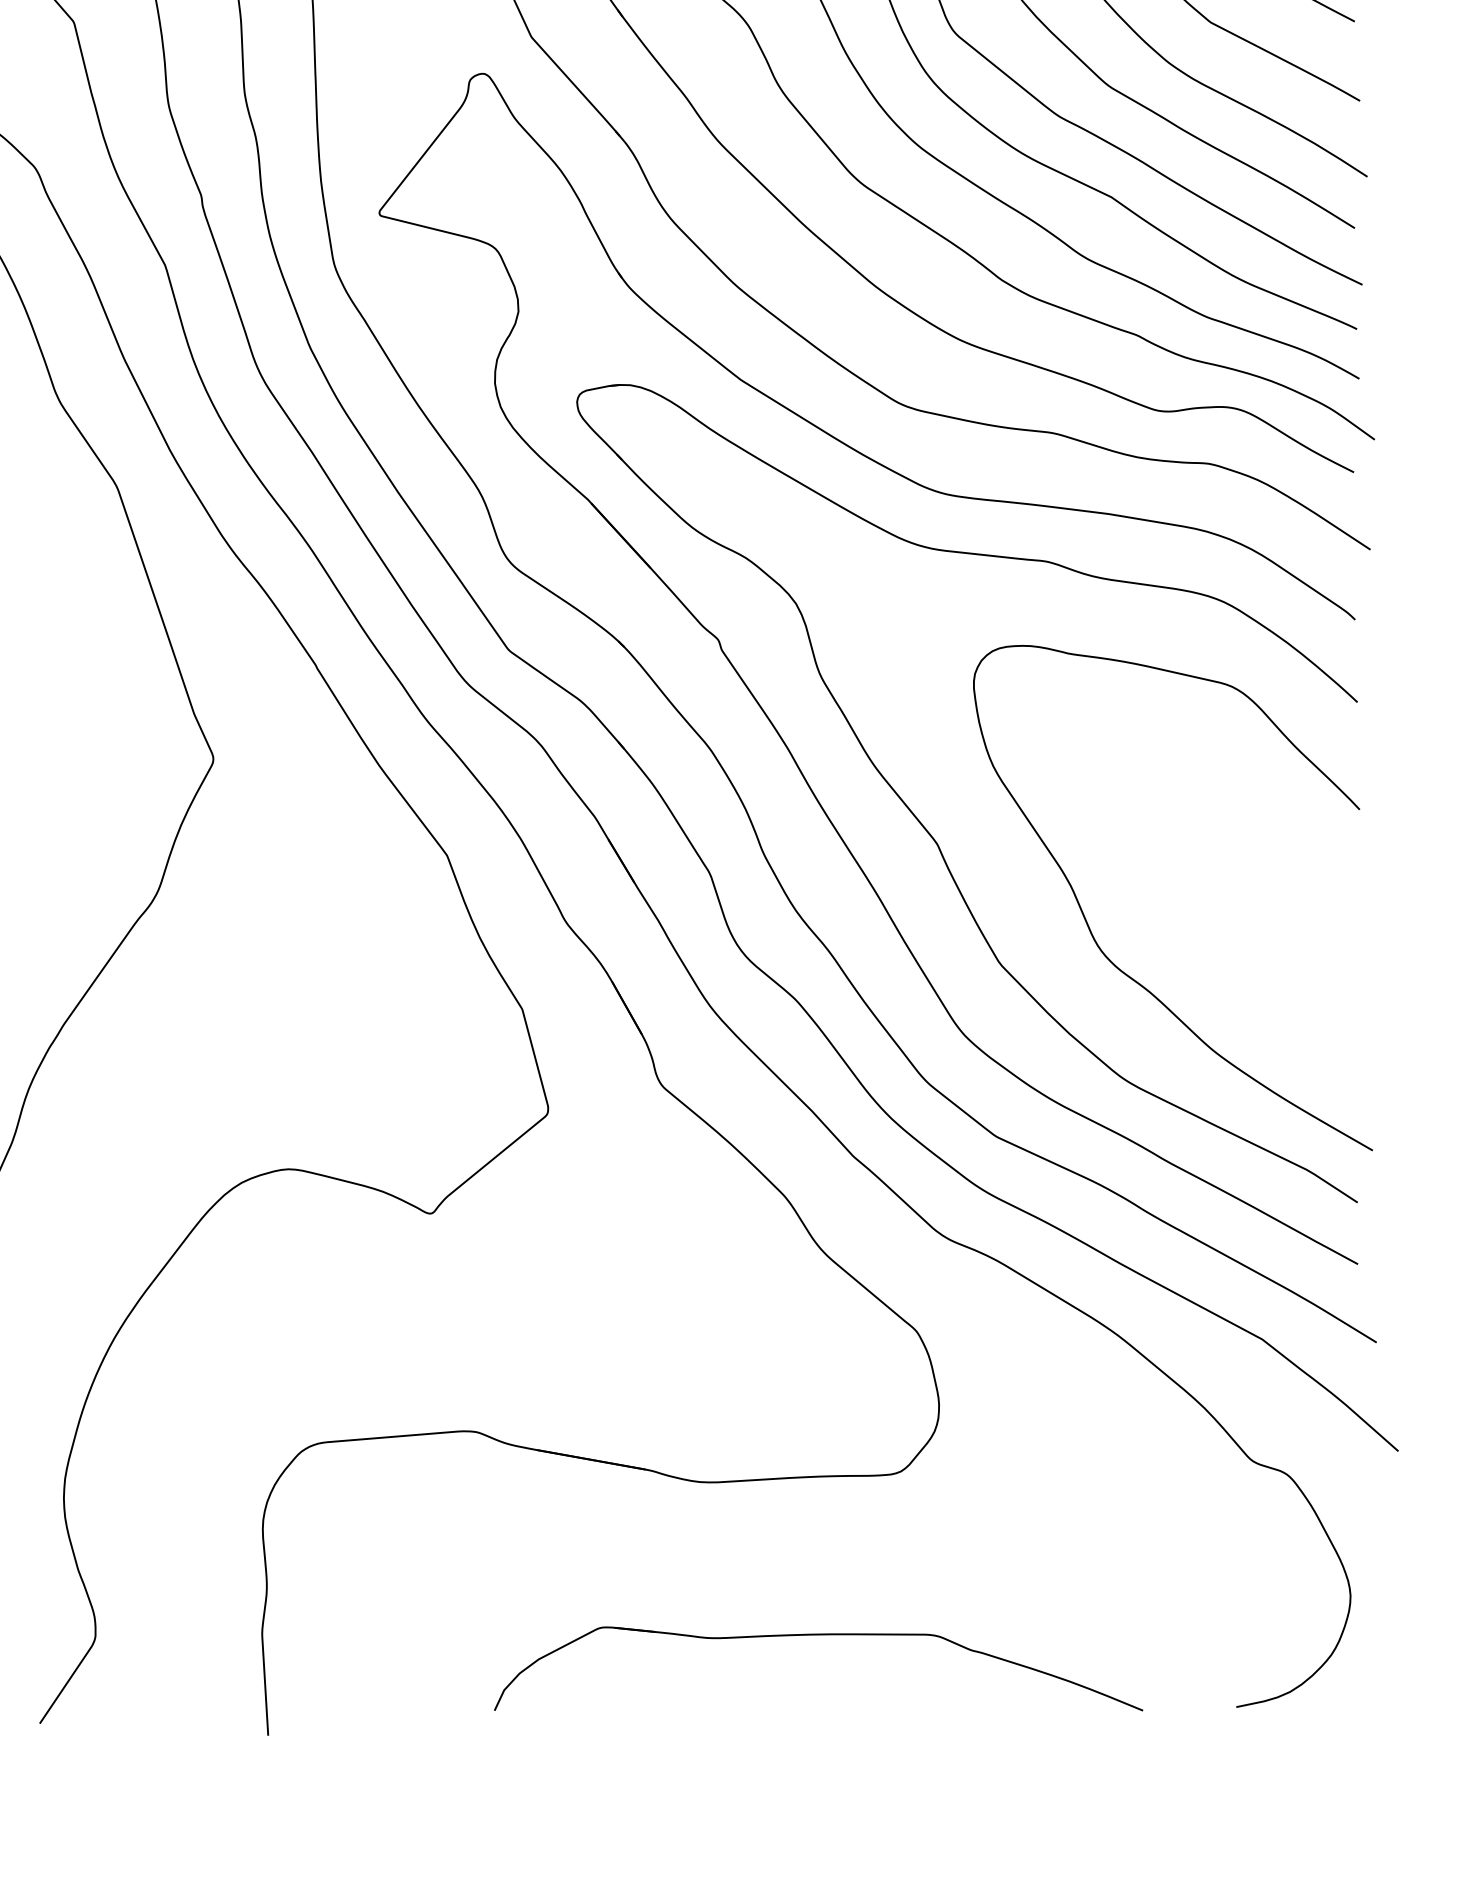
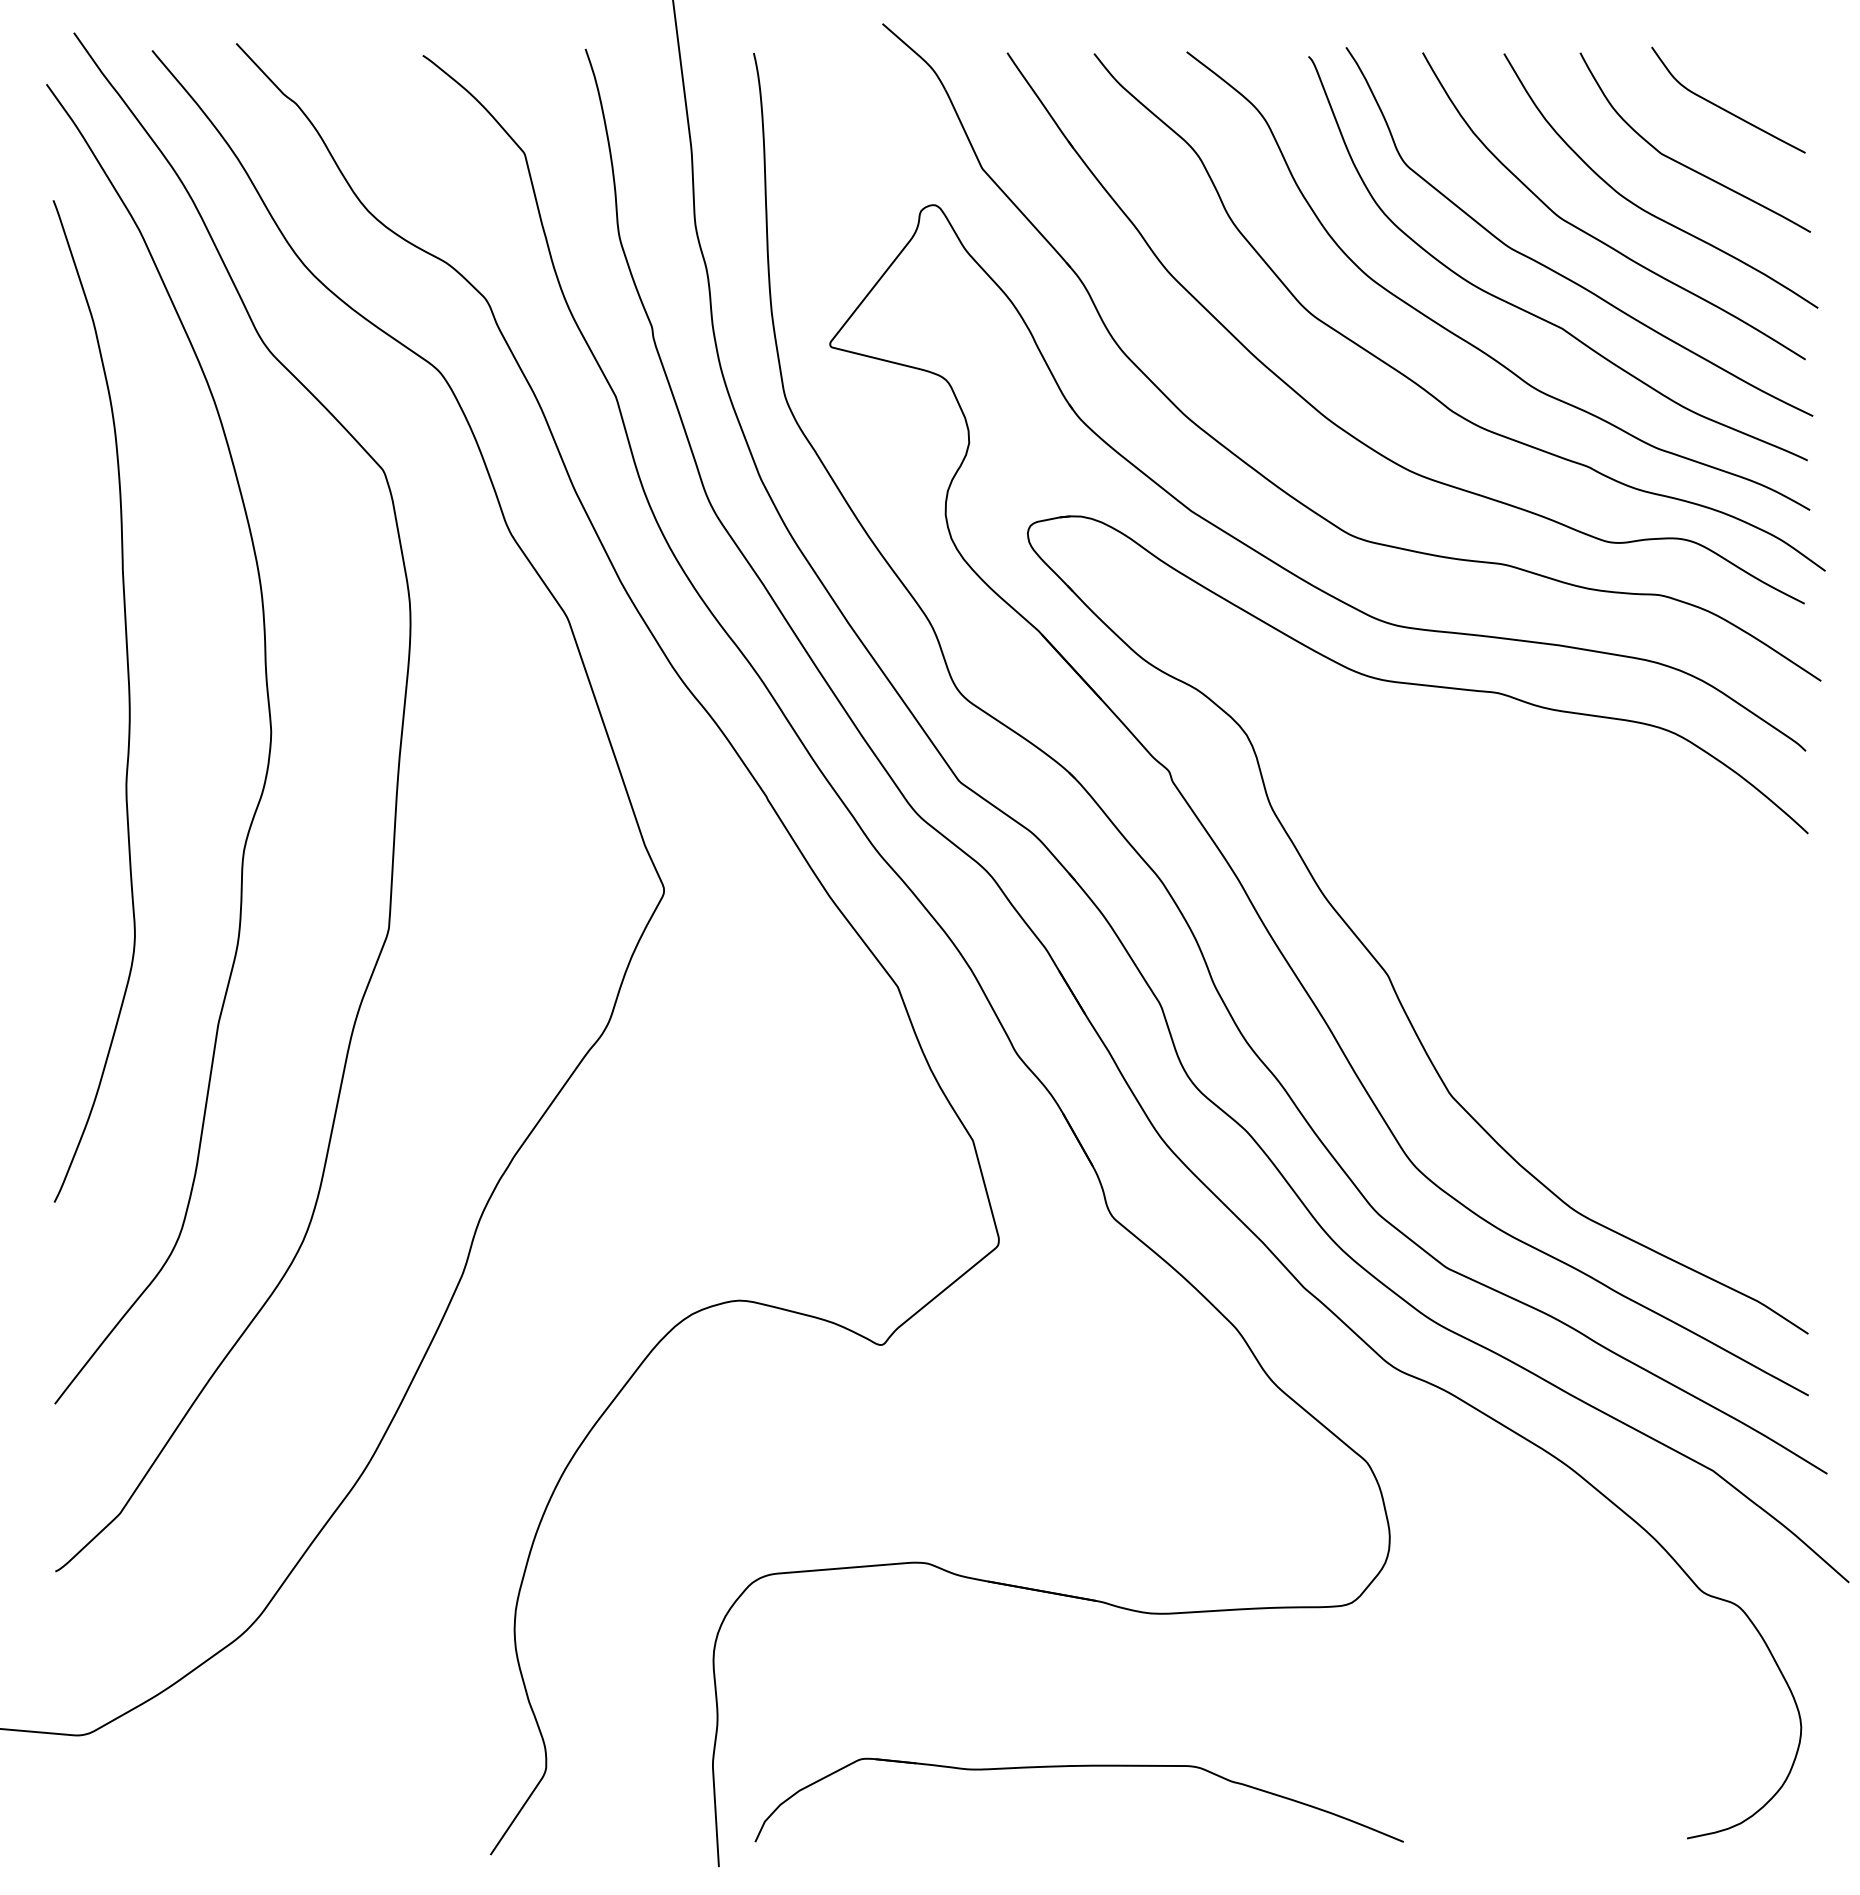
curve: (1101, 949) -> (1552, 1080), removed
part: (817, 1635) -> (1078, 1766), moved

